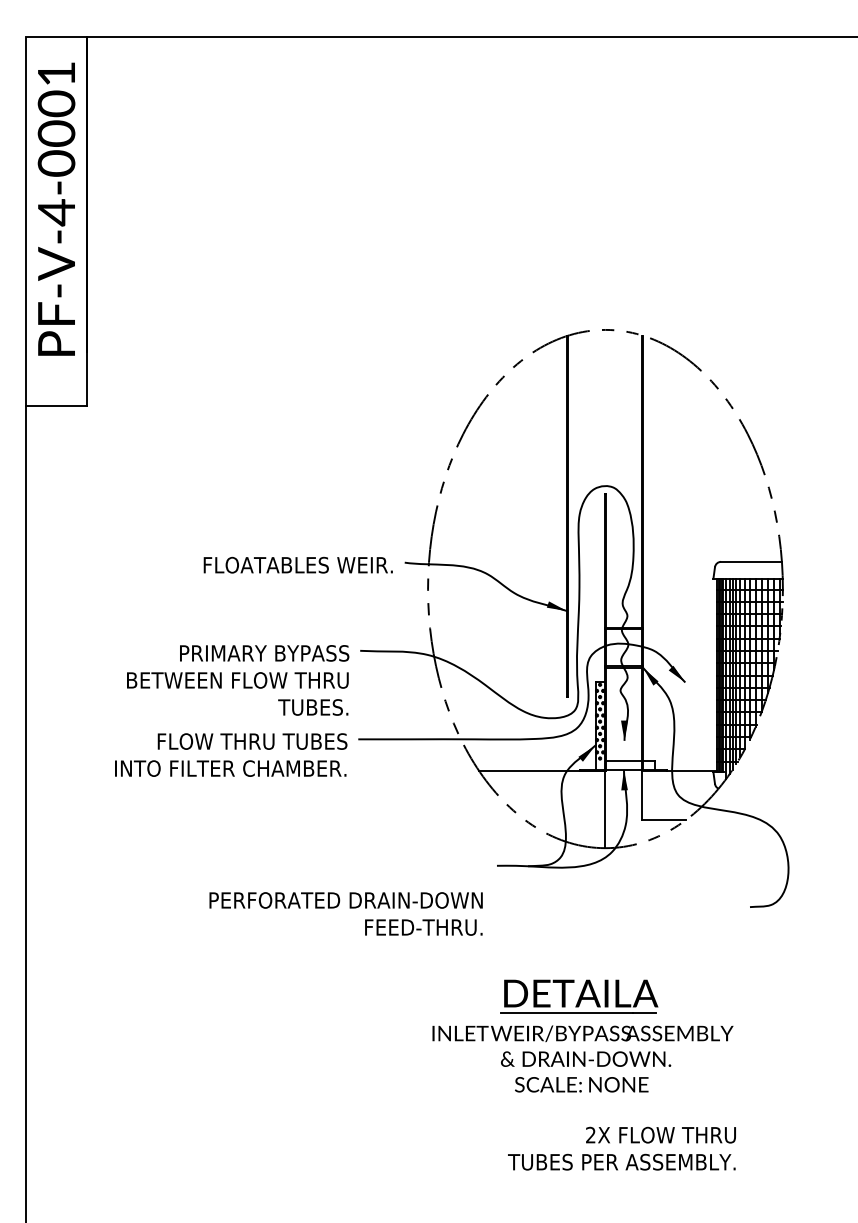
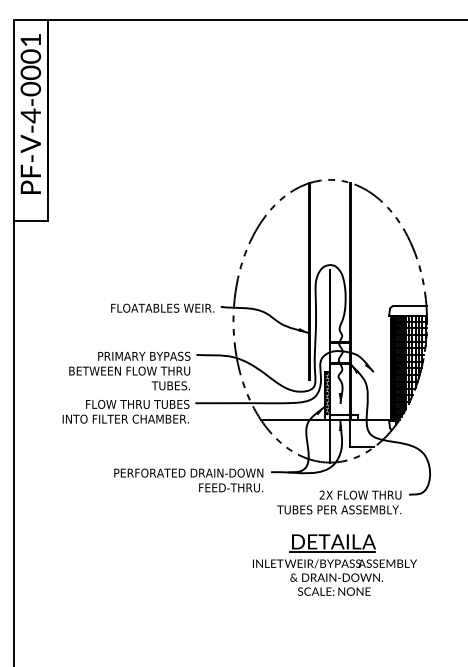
text: (345, 913) -> (188, 480), moved
part: (582, 1034) -> (334, 564), moved
text: (622, 1148) -> (339, 502), moved

